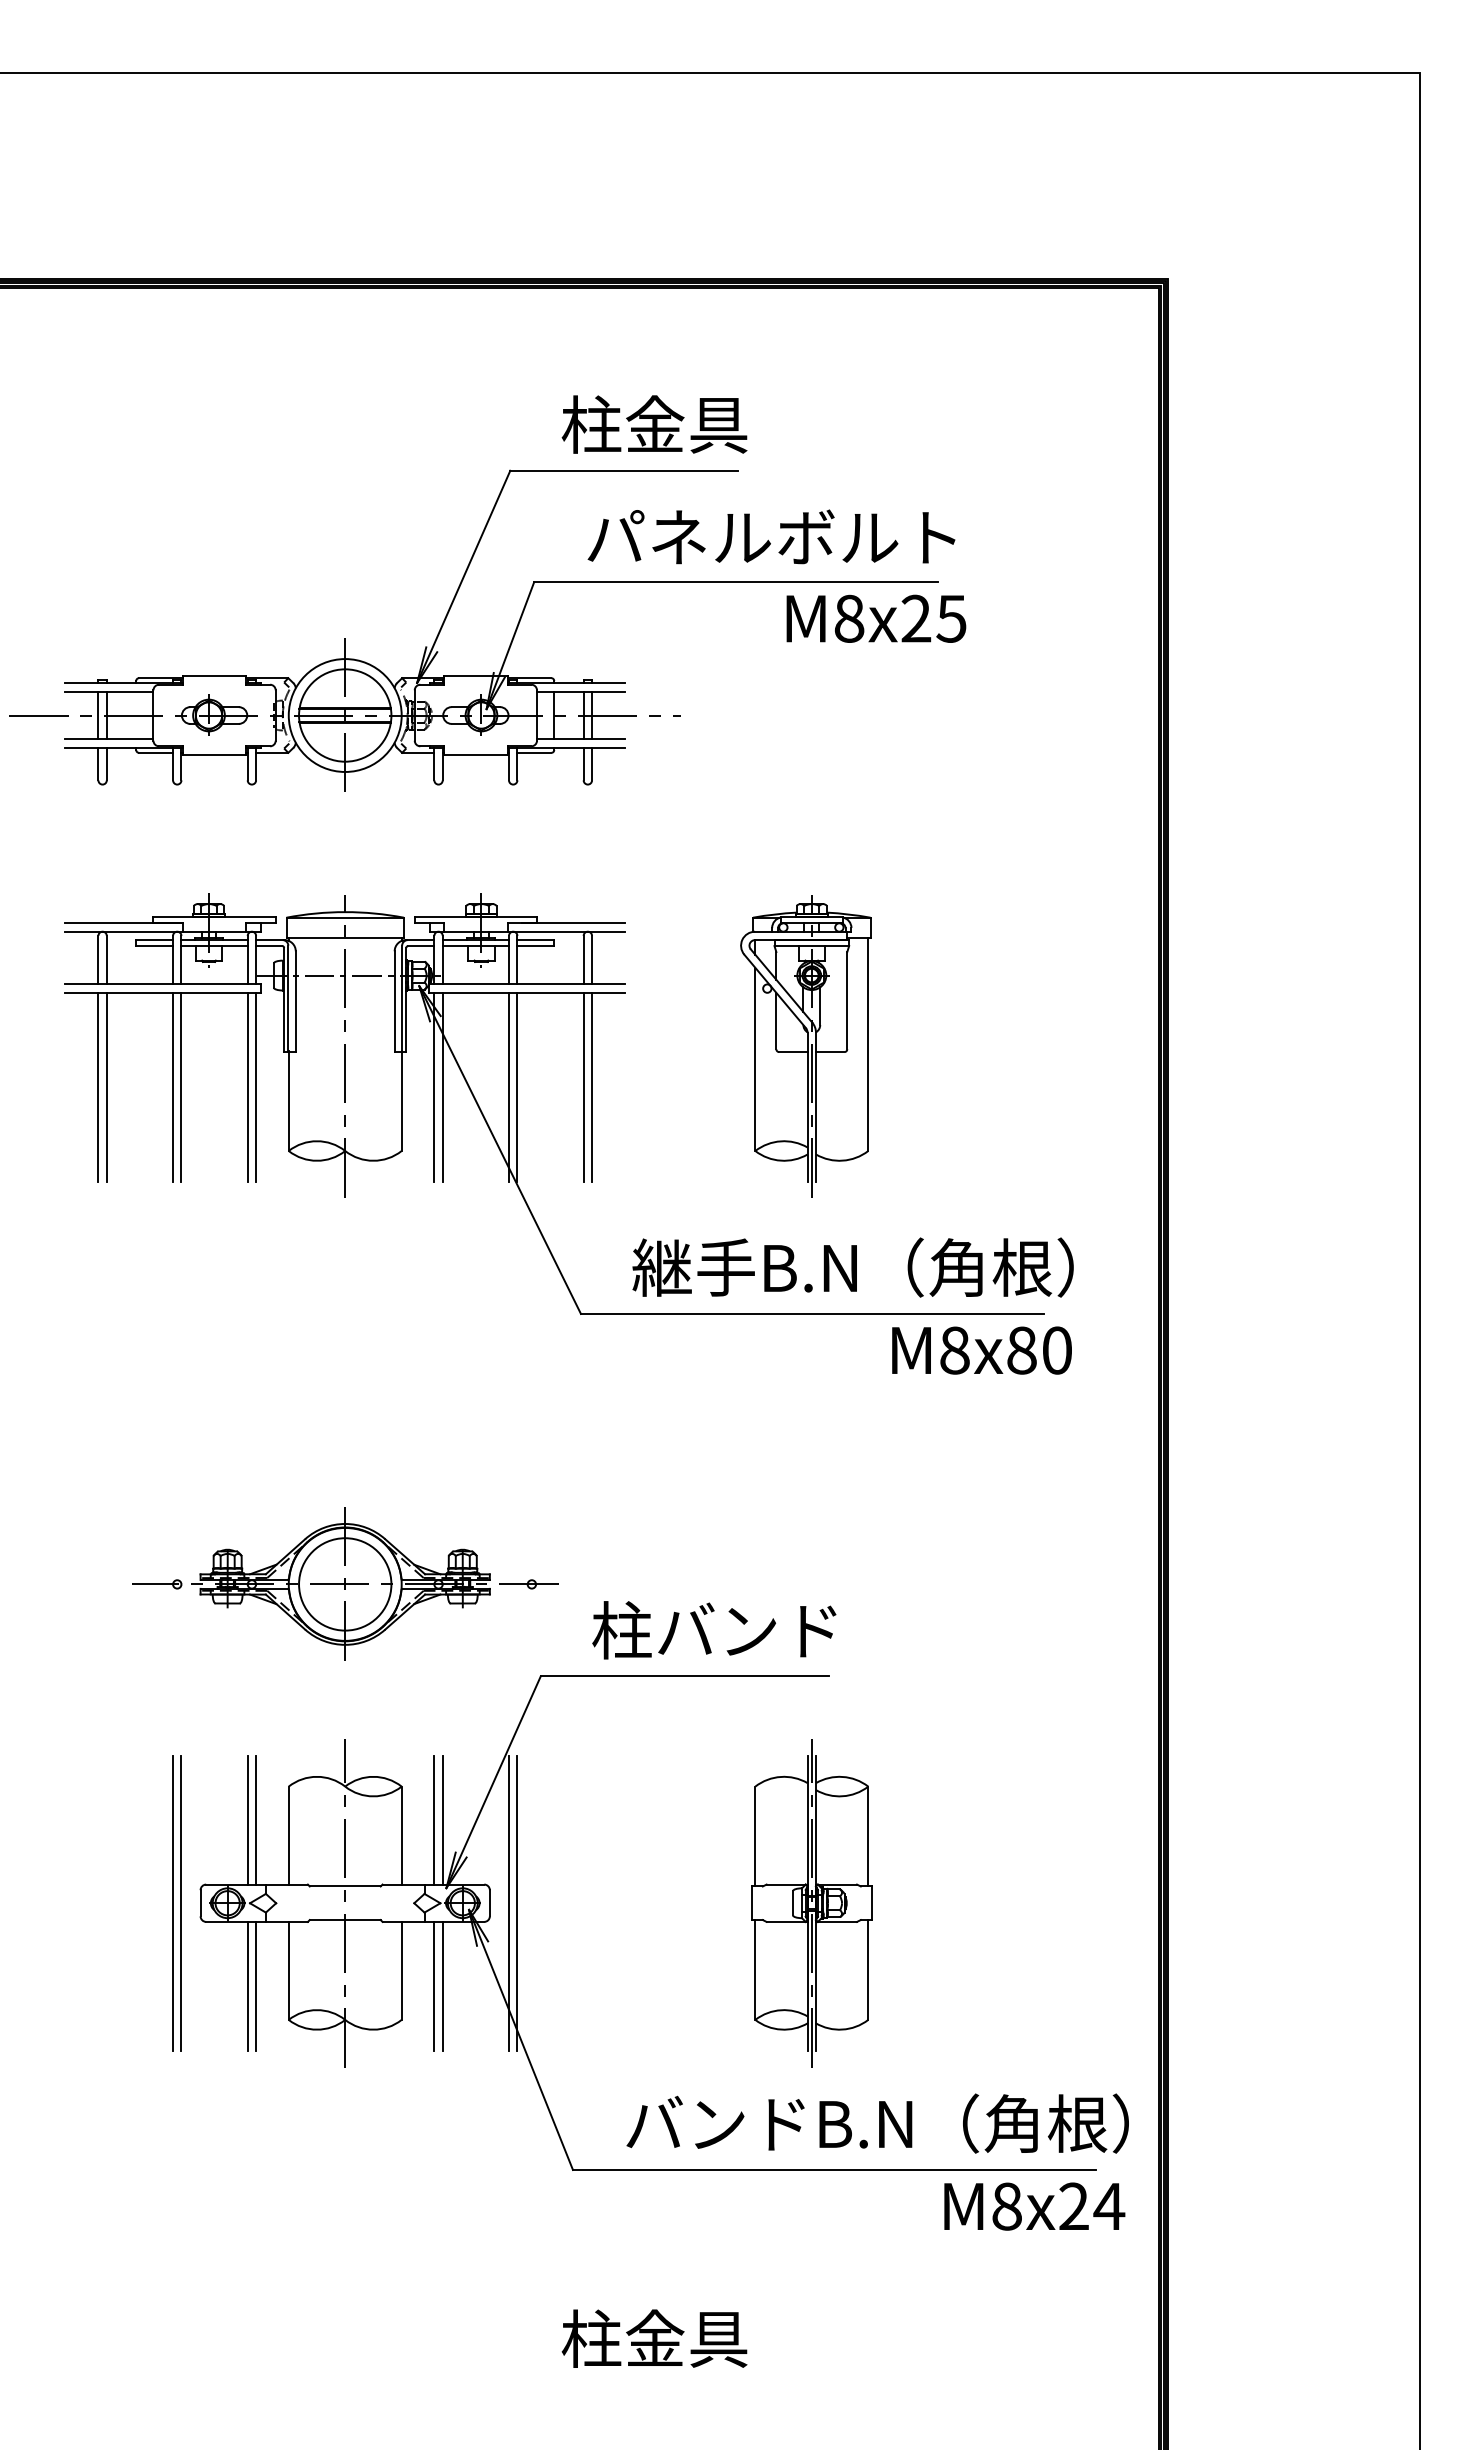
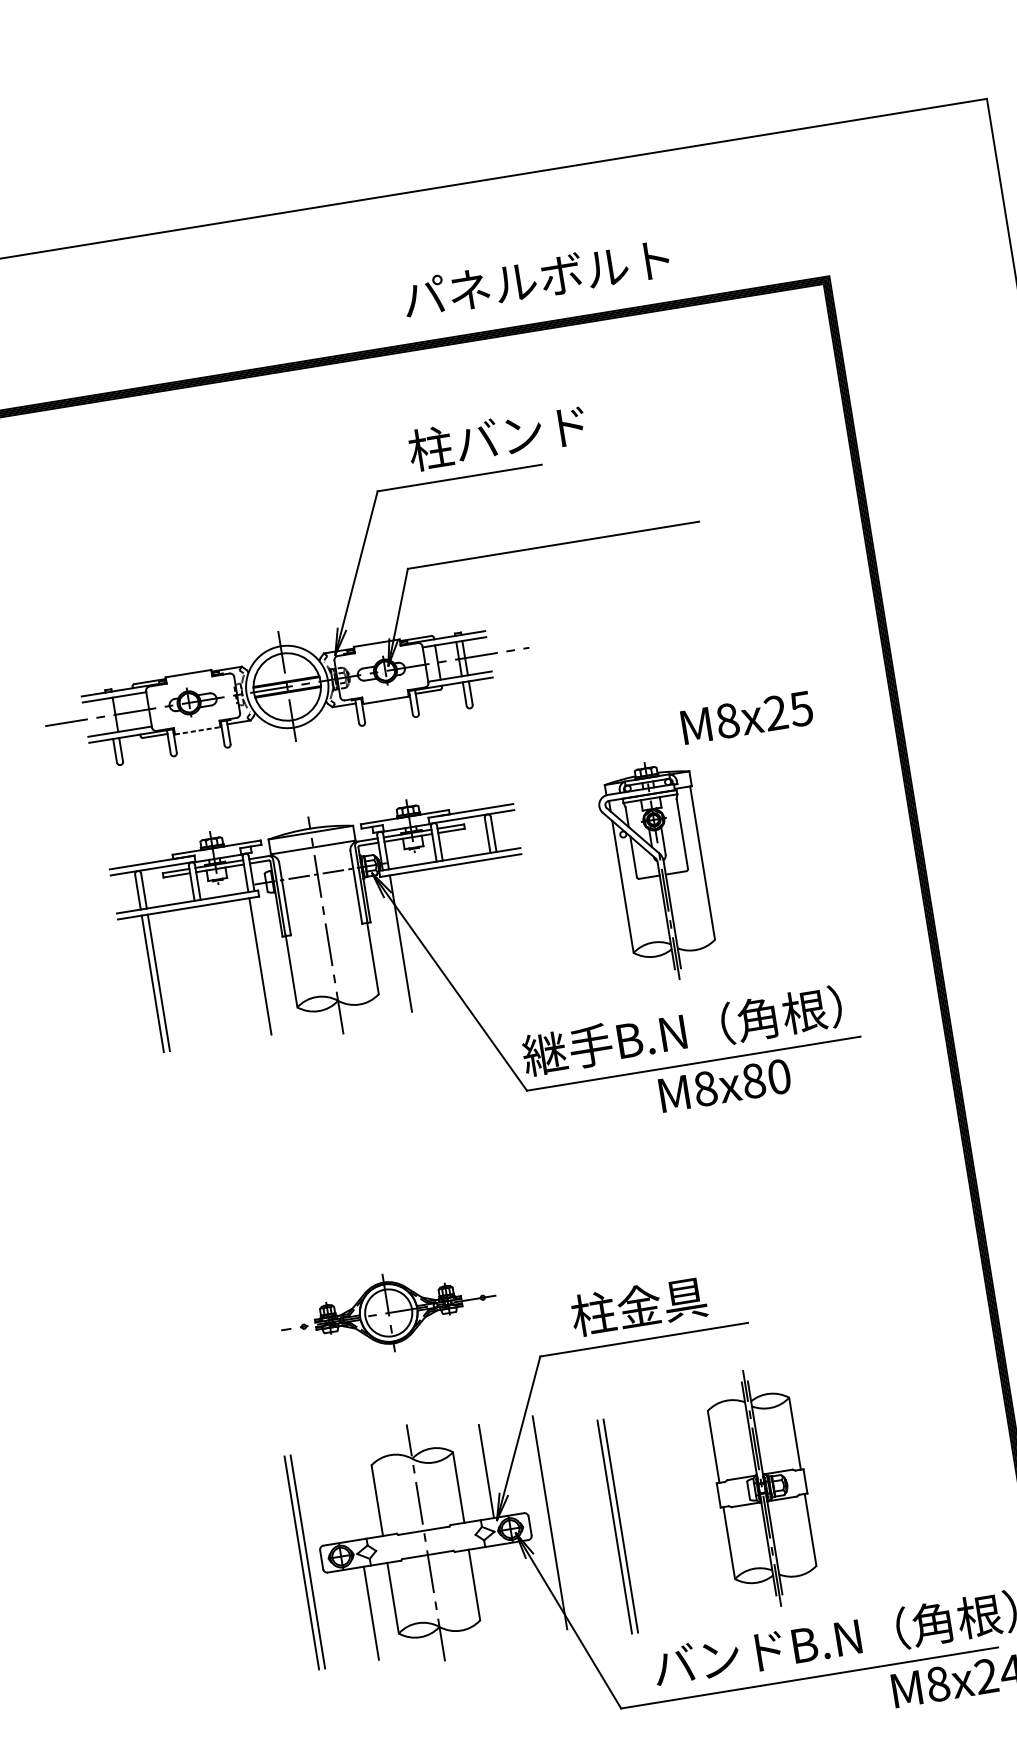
text: (715, 424) -> (520, 434), 柱金具 -> 柱バンド
text: (771, 536) -> (536, 278), moved
text: (876, 618) -> (747, 717), moved
line: (98, 715) -> (109, 715), removed
line: (214, 755) -> (197, 731), solid -> dashed
line: (173, 1087) -> (206, 975), removed
line: (181, 1087) -> (212, 974), removed
line: (256, 1087) -> (266, 965), removed
line: (434, 1087) -> (395, 944), removed
line: (509, 1087) -> (449, 935), removed
line: (517, 1087) -> (454, 934), removed
line: (583, 1087) -> (502, 927), removed
line: (592, 1087) -> (508, 926), removed
text: (852, 1267) -> (681, 1031), moved
text: (981, 1350) -> (724, 1085), moved
part: (345, 1583) -> (388, 1312), size x0.7
text: (746, 1630) -> (683, 1299), 柱バンド -> 柱金具
line: (247, 1819) -> (345, 1493), removed
line: (256, 1819) -> (352, 1492), removed
line: (434, 1819) -> (480, 1472), removed
line: (509, 1903) -> (544, 1523), removed
part: (607, 1923) -> (617, 1526), added
line: (247, 1986) -> (365, 1614), removed
line: (434, 1986) -> (499, 1592), removed
line: (442, 1986) -> (505, 1591), removed

